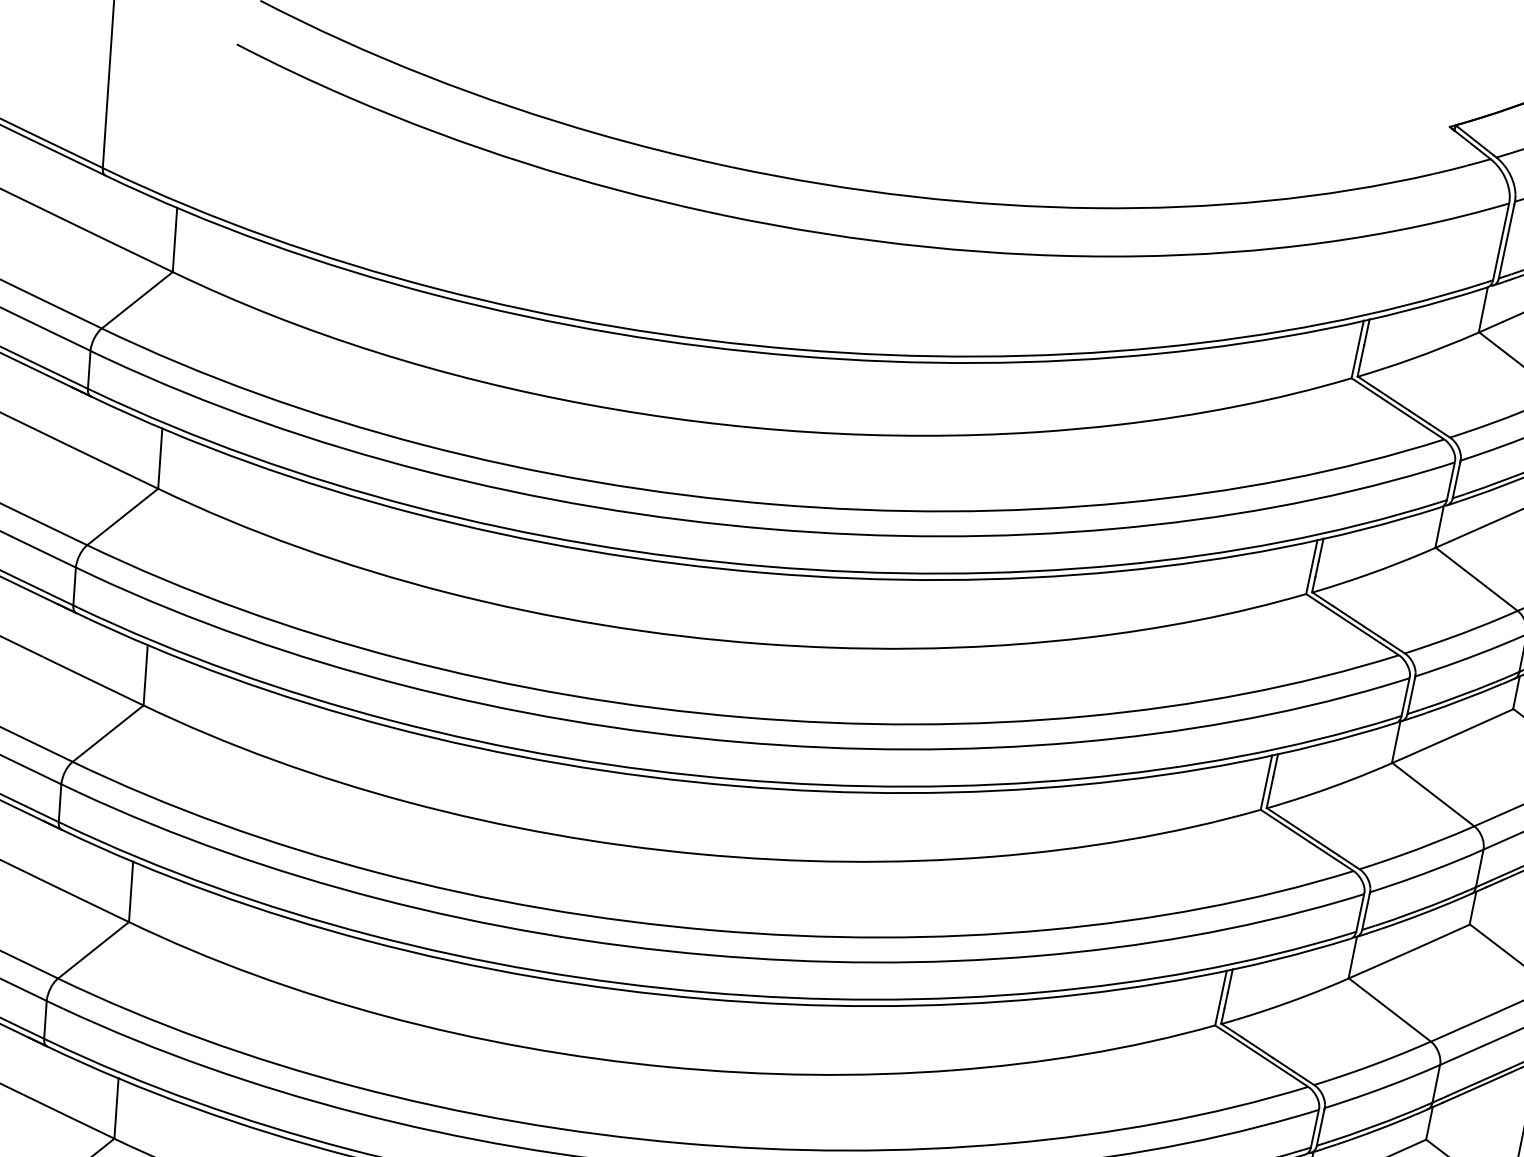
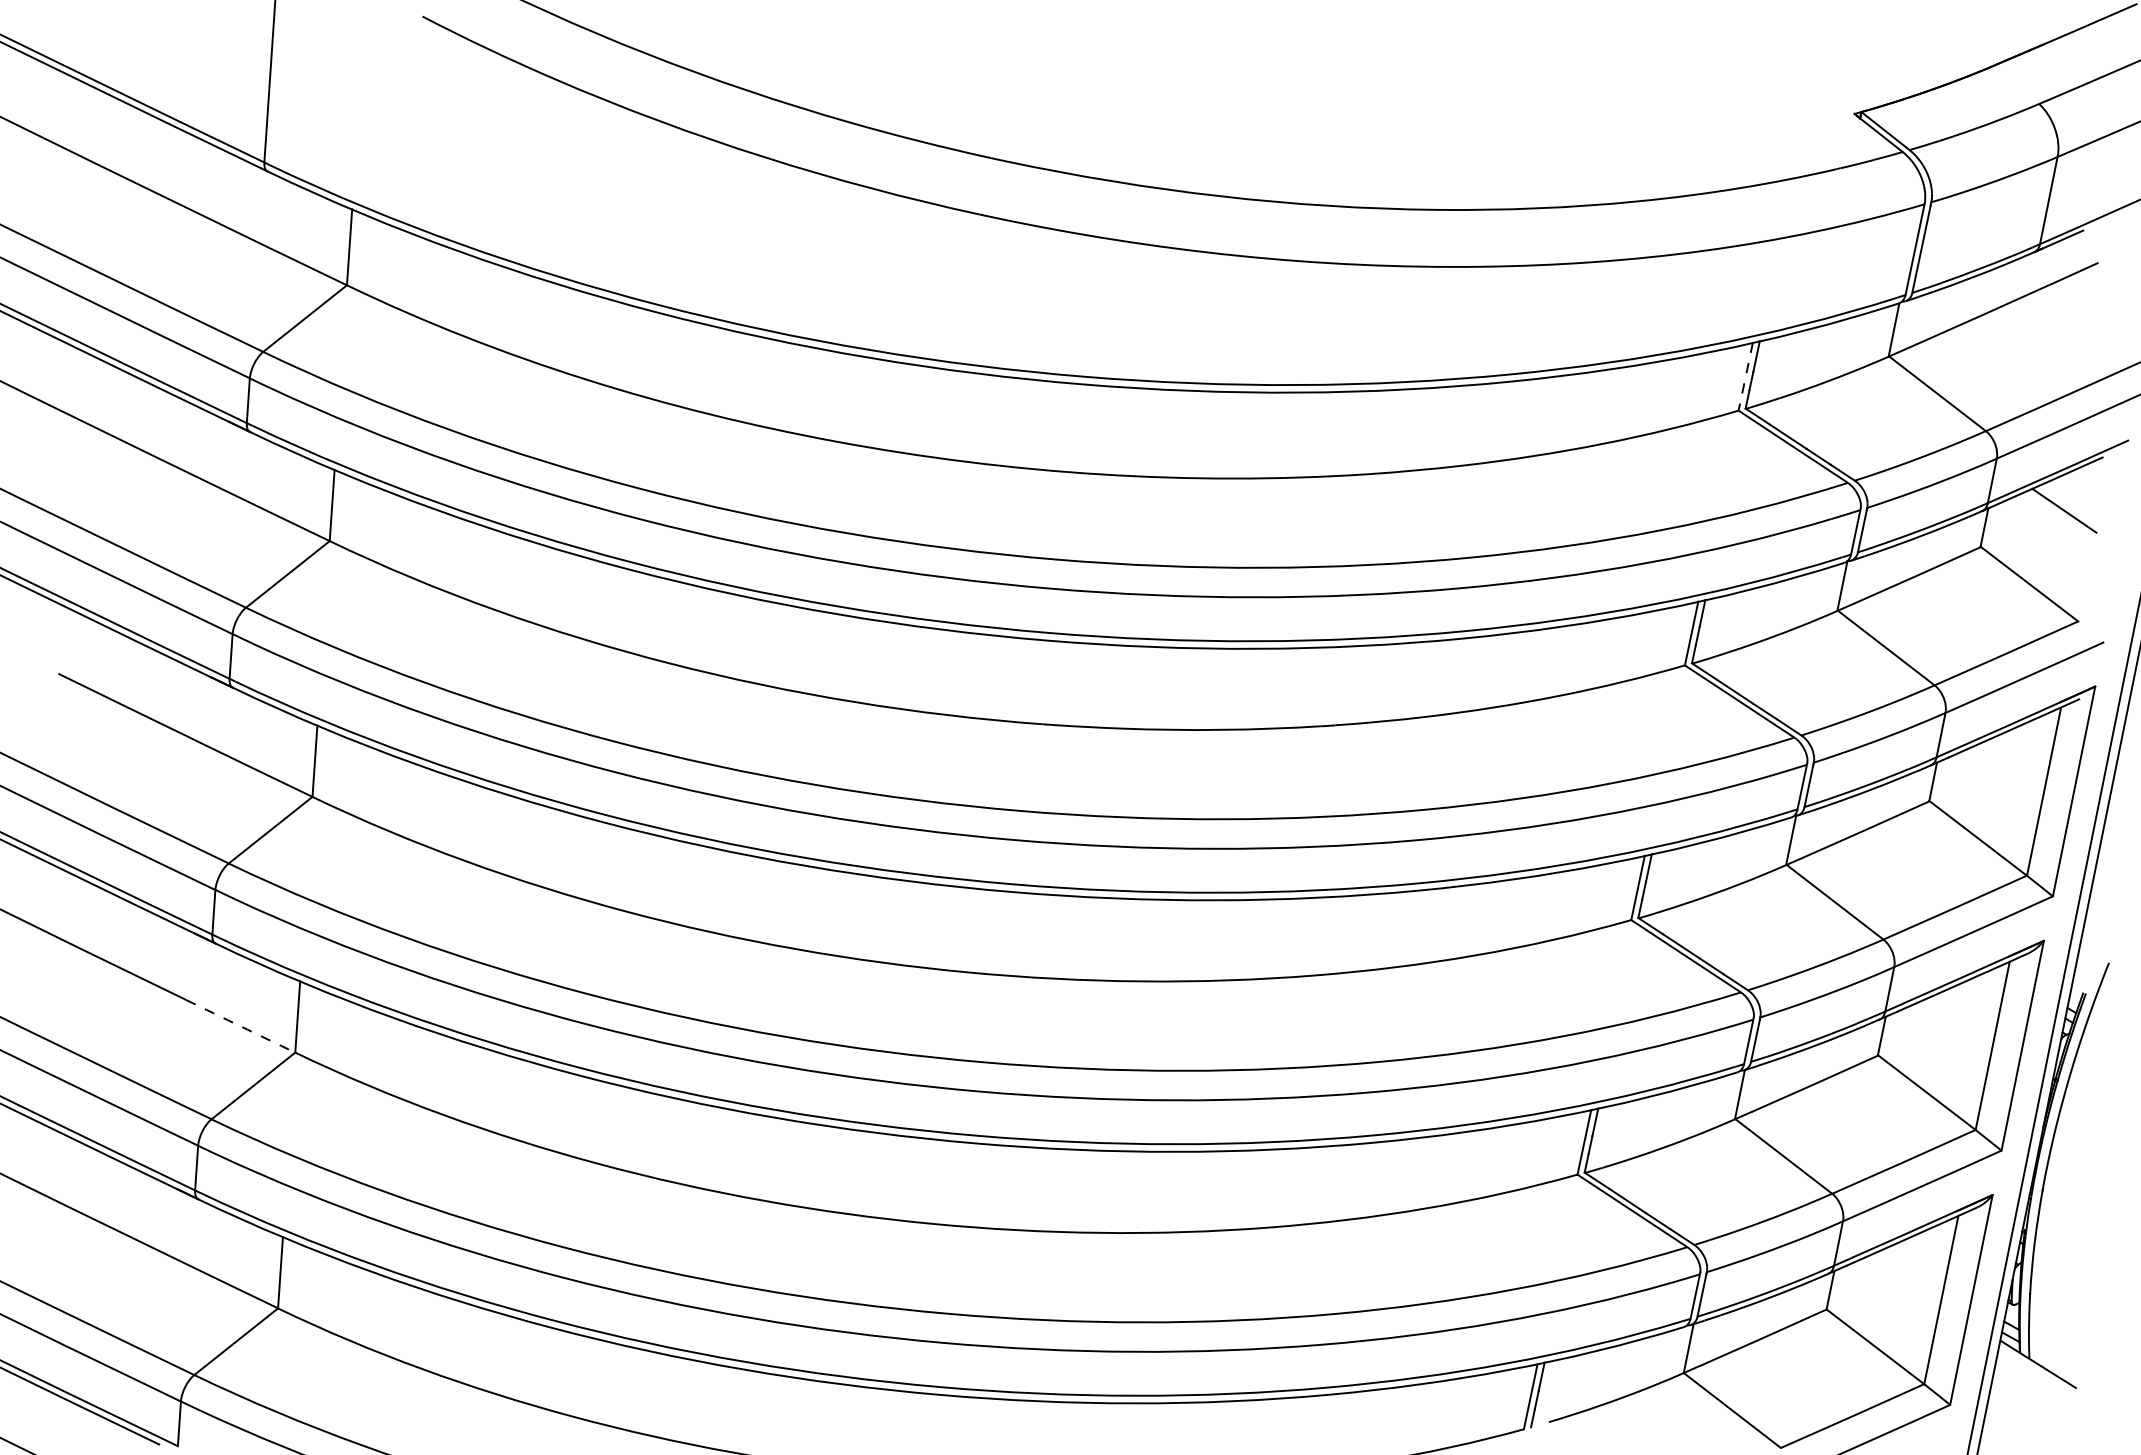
line: (1357, 349) -> (1745, 376), solid -> dashed
arc: (82, 899) -> (240, 1026), solid -> dashed

